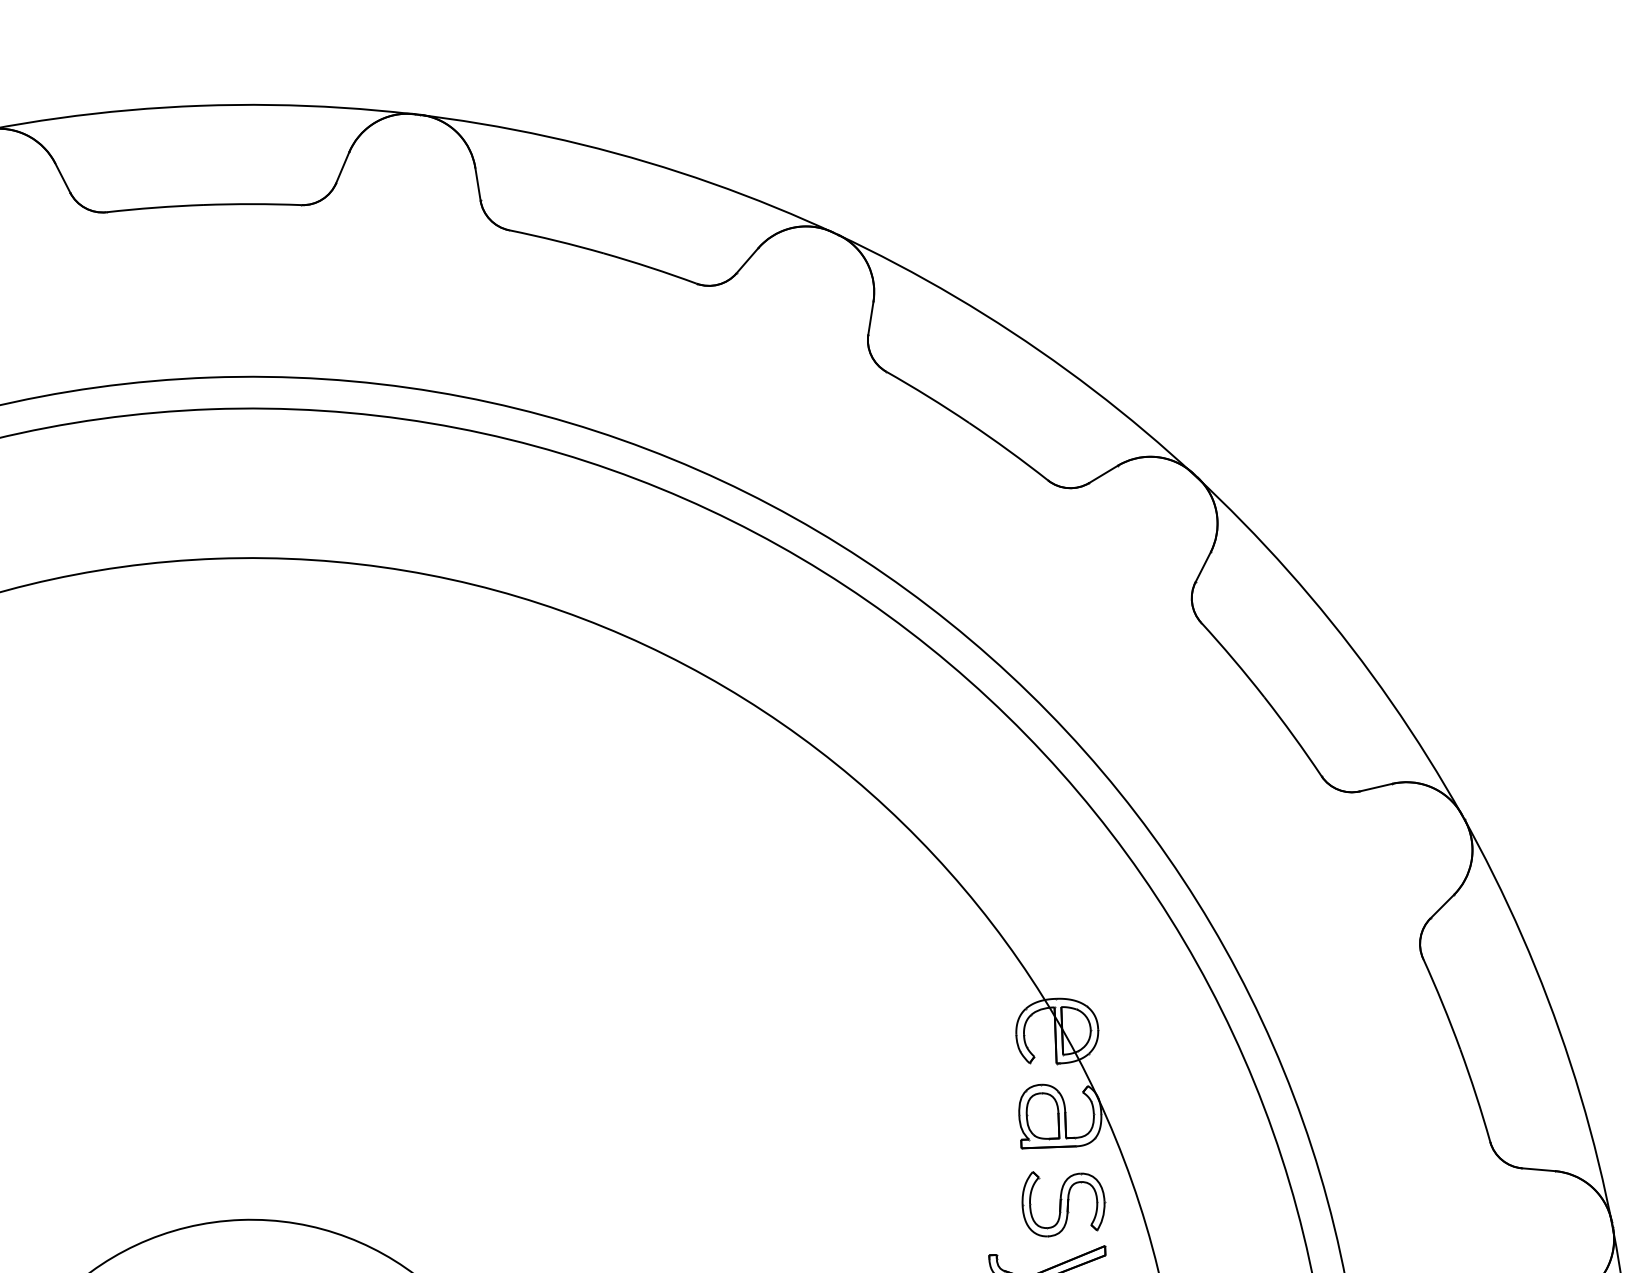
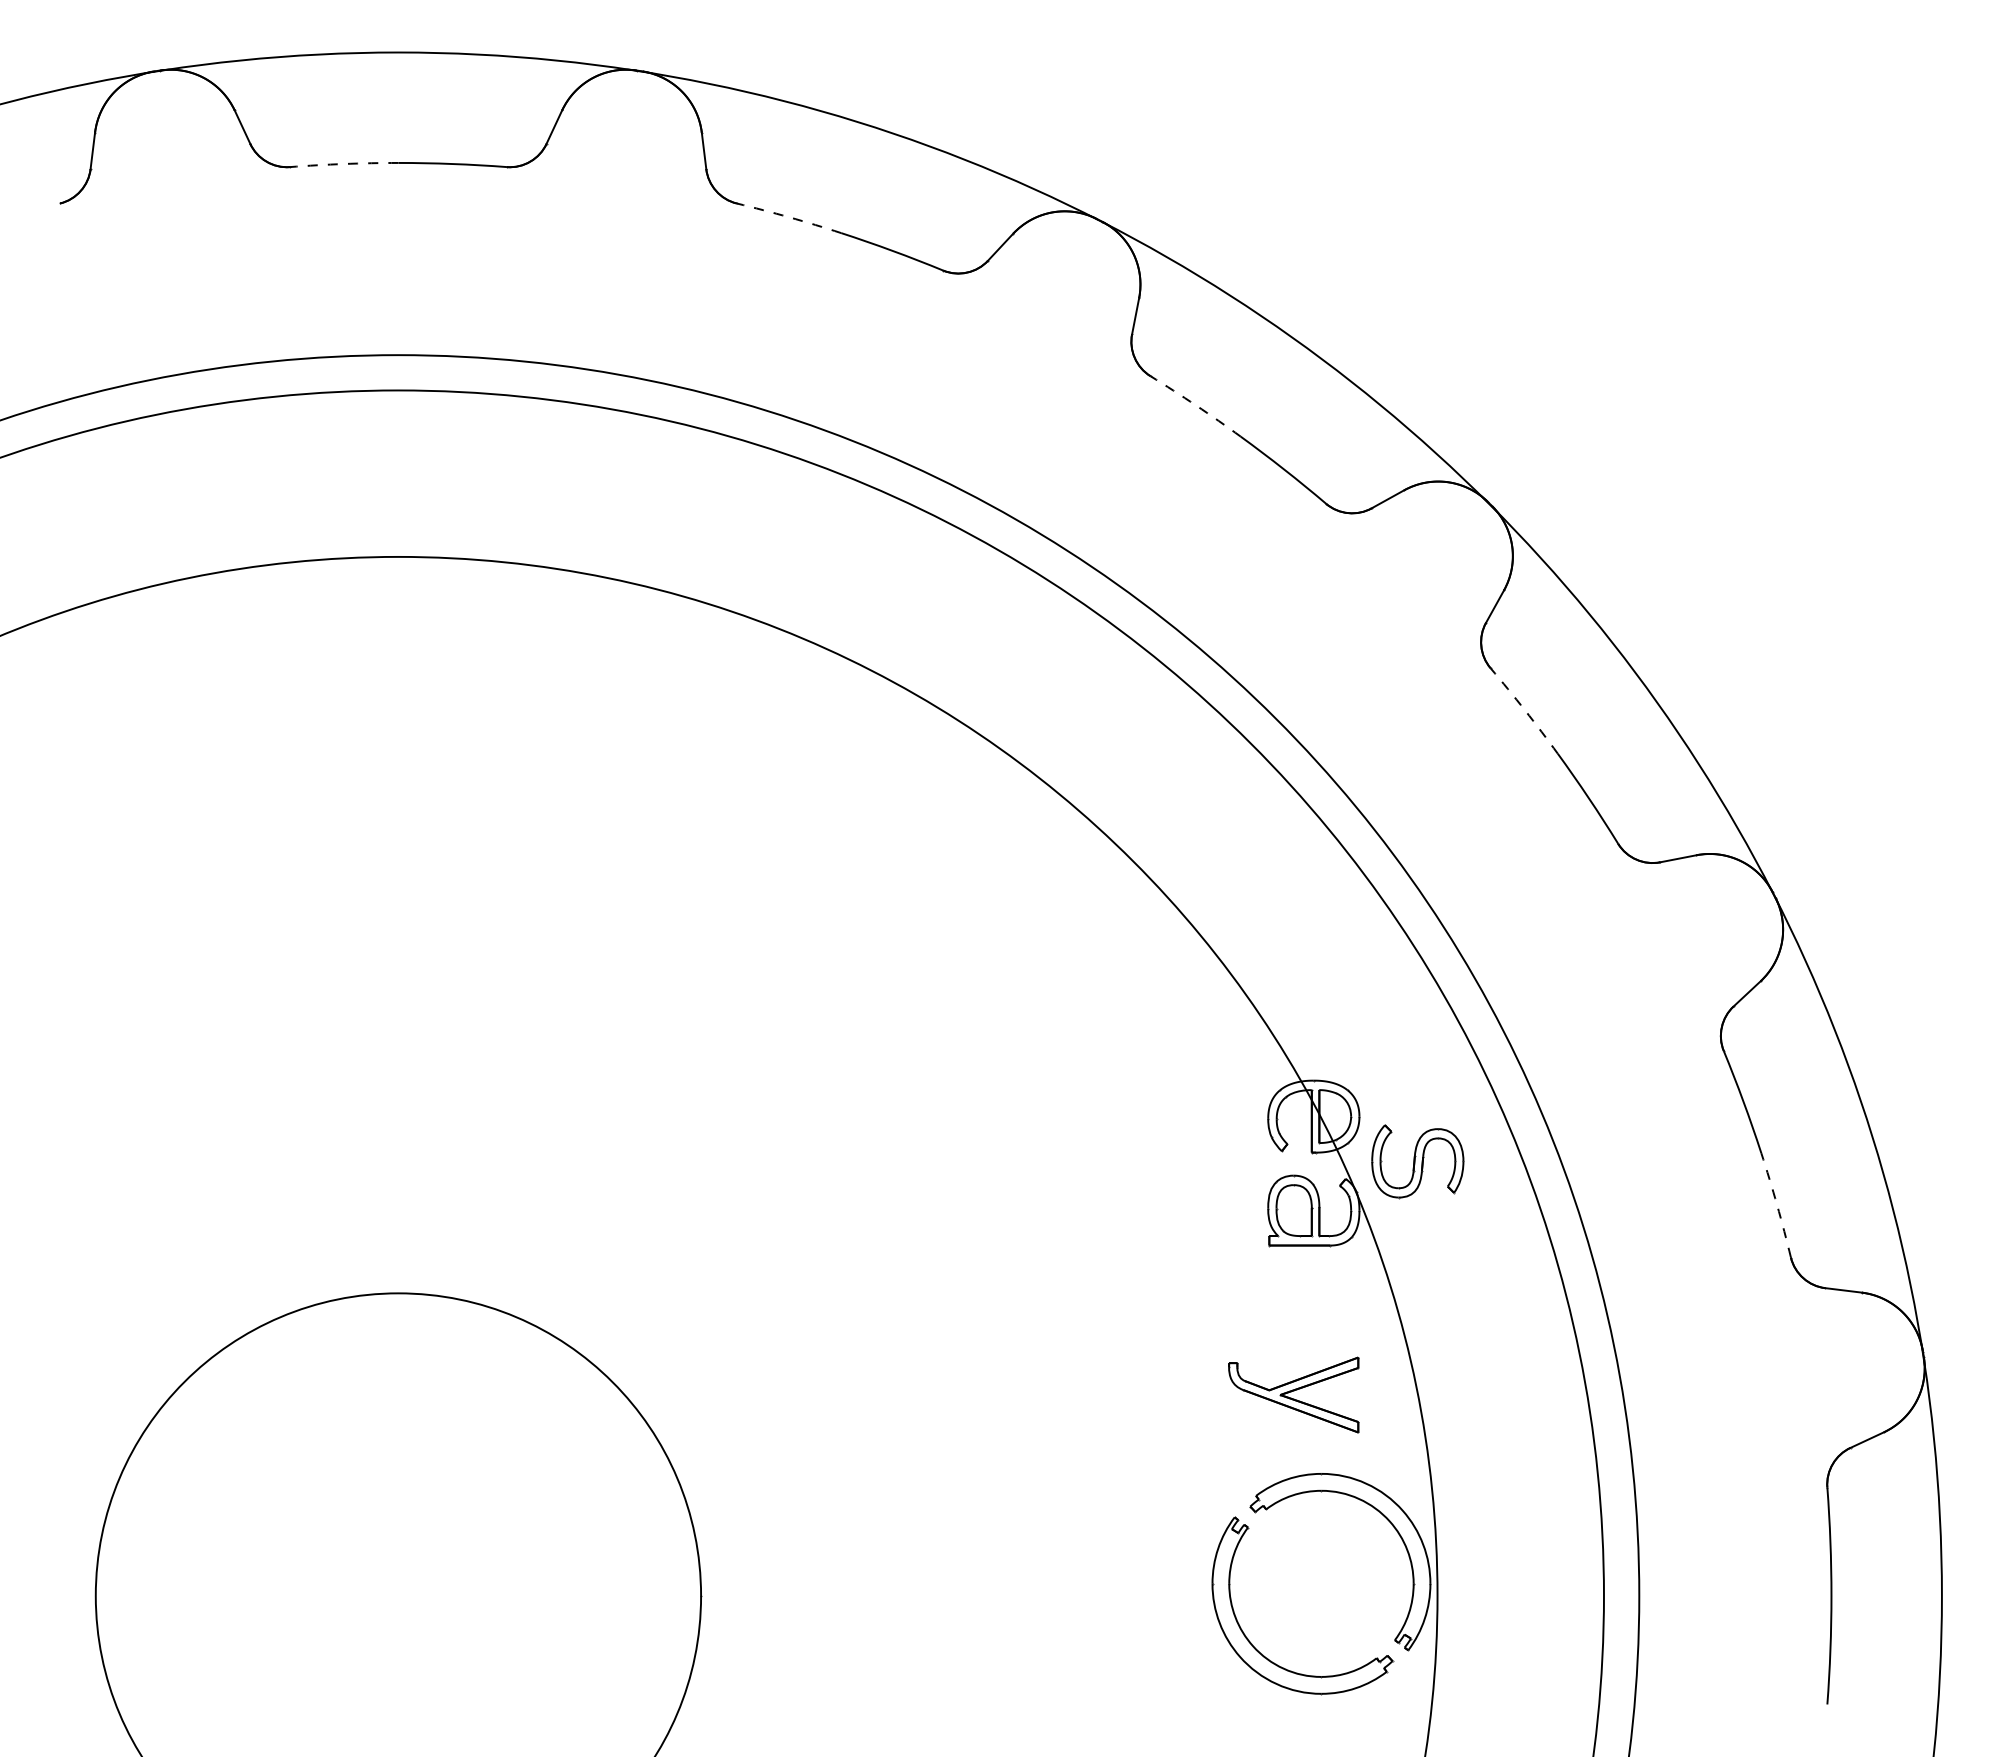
arc: (155, 208) -> (344, 164), solid -> dashed
arc: (556, 241) -> (789, 217), solid -> dashed
arc: (928, 396) -> (1196, 405), solid -> dashed
arc: (1233, 659) -> (1525, 710), solid -> dashed
arc: (1476, 1095) -> (1777, 1205), solid -> dashed
part: (1063, 1203) -> (1417, 1161), moved

